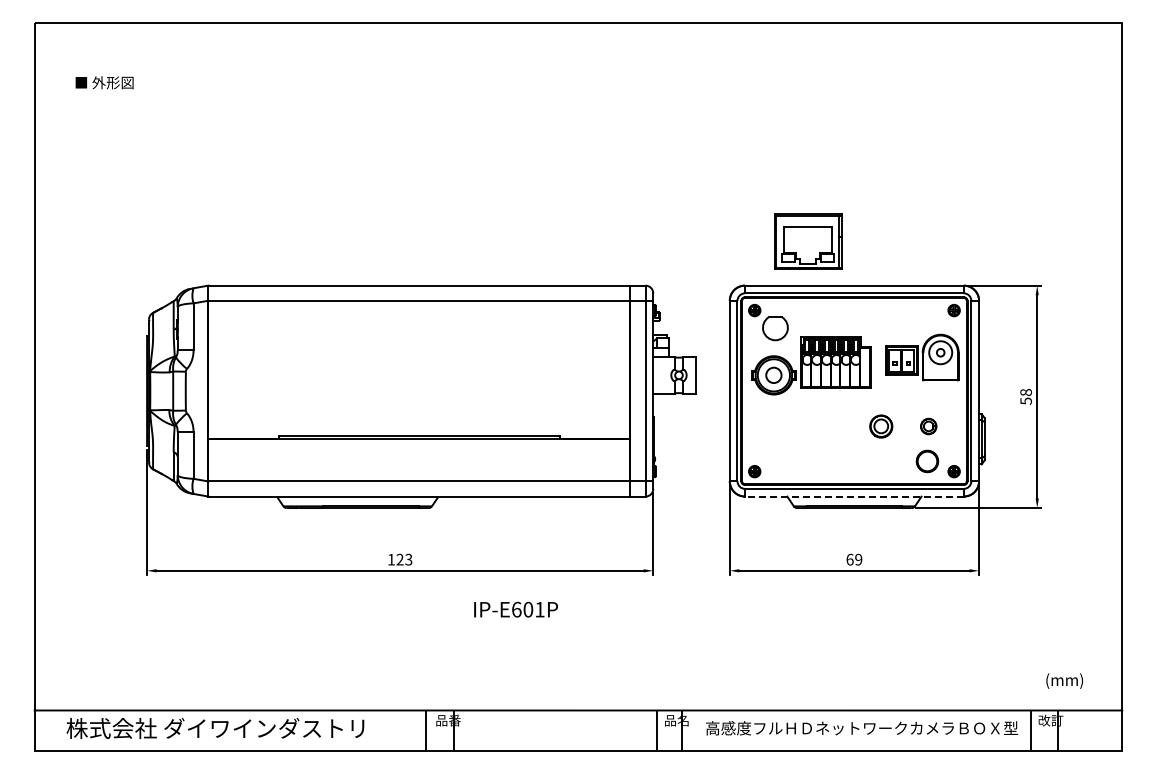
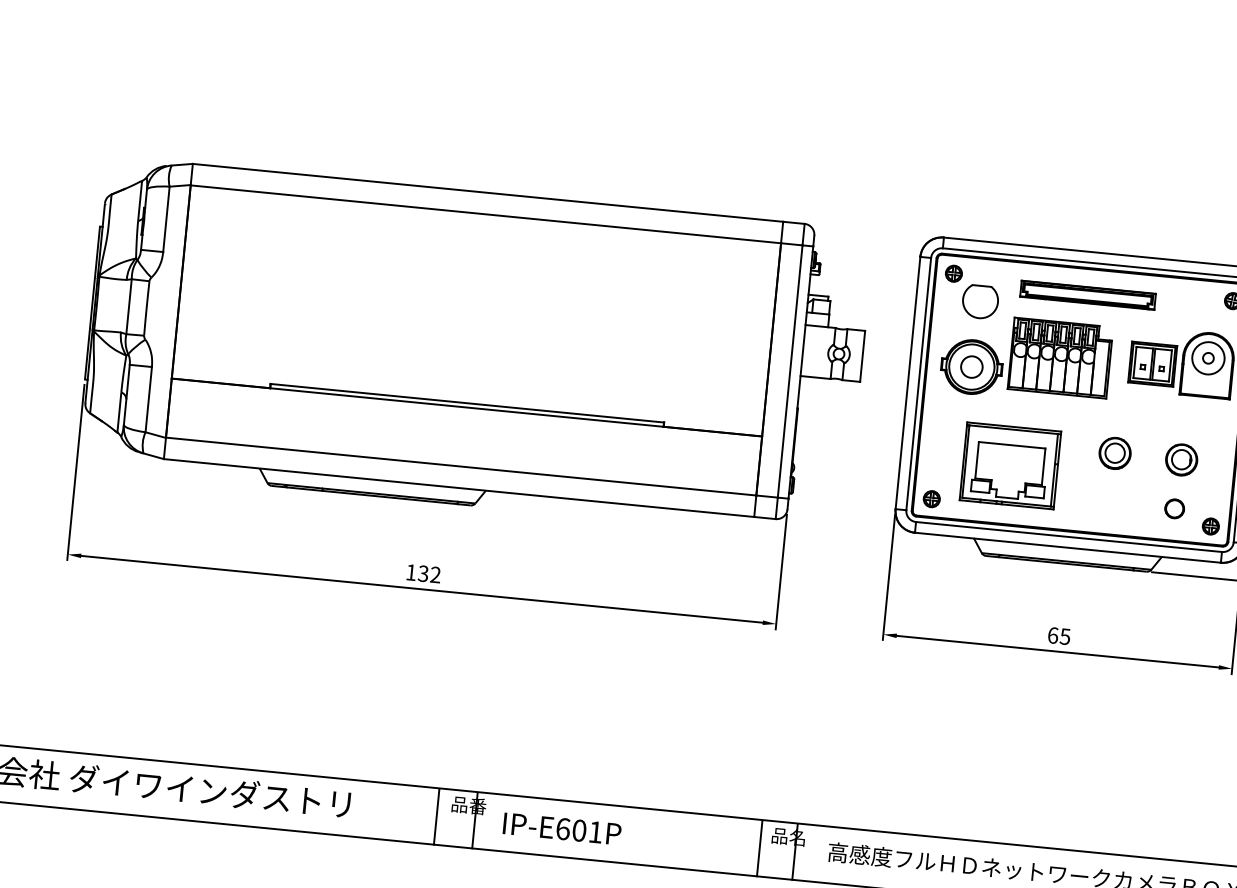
part: (808, 241) -> (1011, 465), moved
part: (850, 316) -> (1087, 295), added
part: (928, 426) -> (1181, 459), size x1.43
circle: (926, 461) -> (1173, 508), size x0.62
line: (853, 496) -> (1066, 547), dashed -> solid
text: (404, 559) -> (429, 574), 123 -> 132
text: (858, 559) -> (1065, 636), 69 -> 65
text: (515, 609) -> (561, 828), moved

